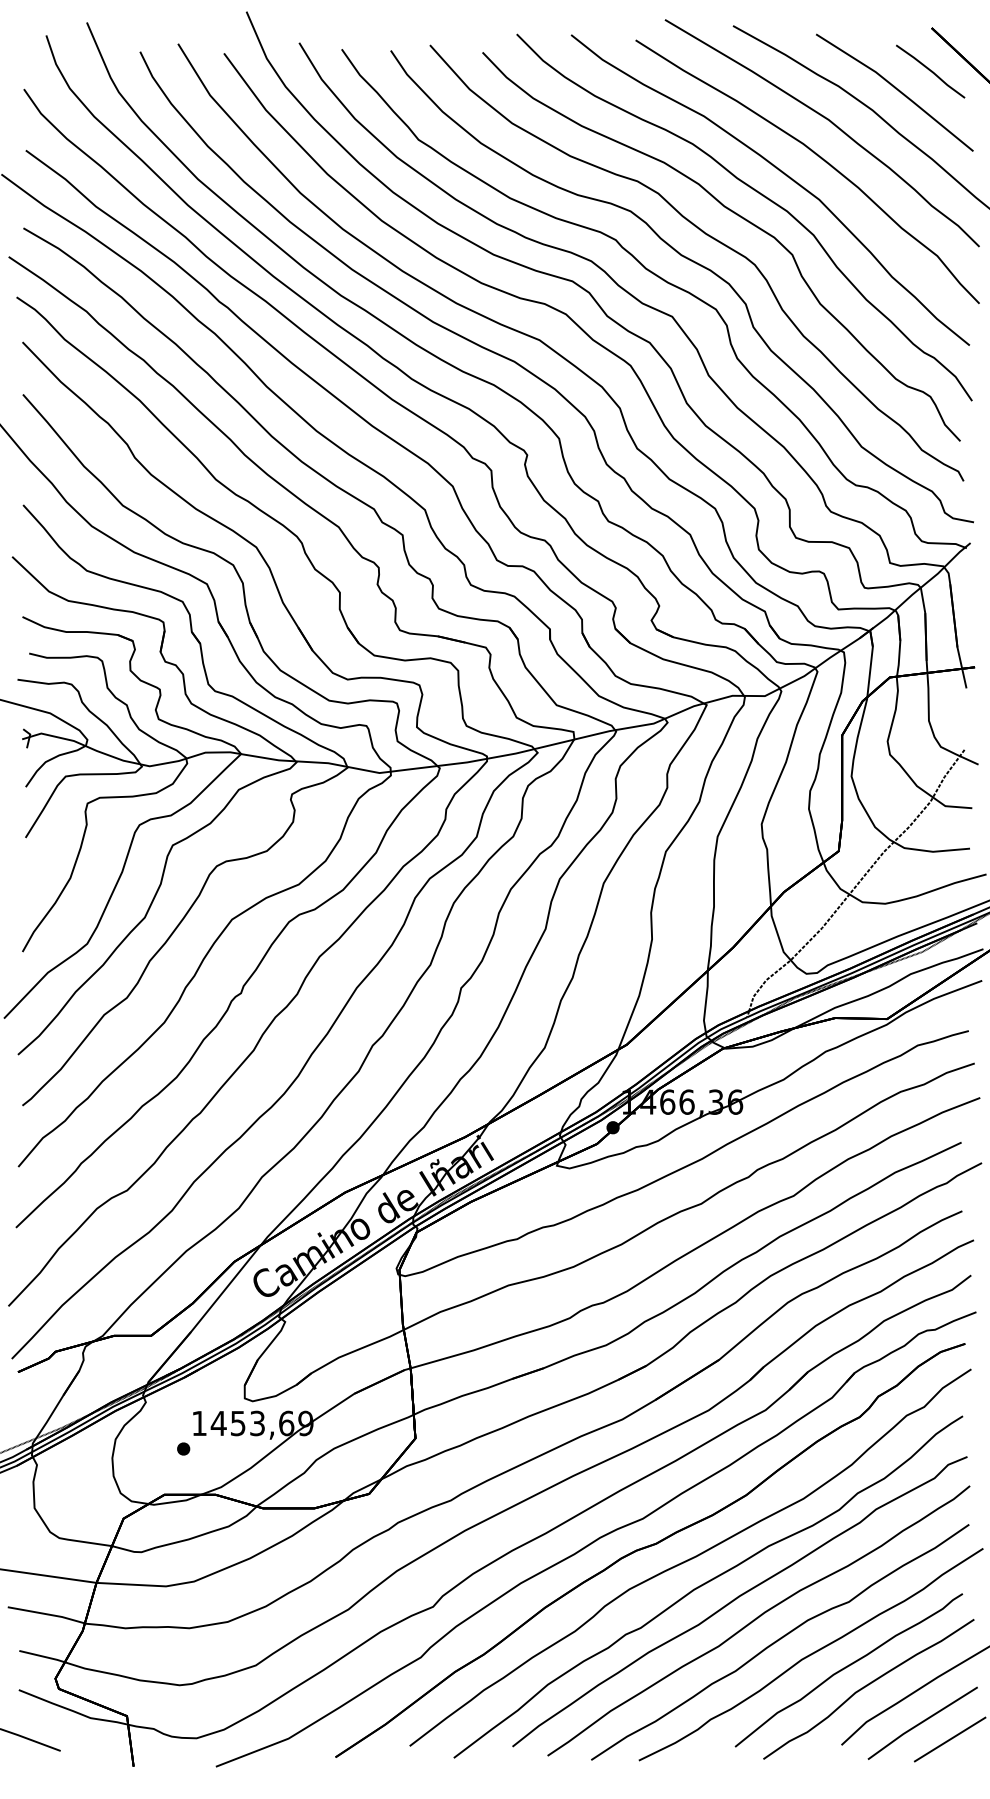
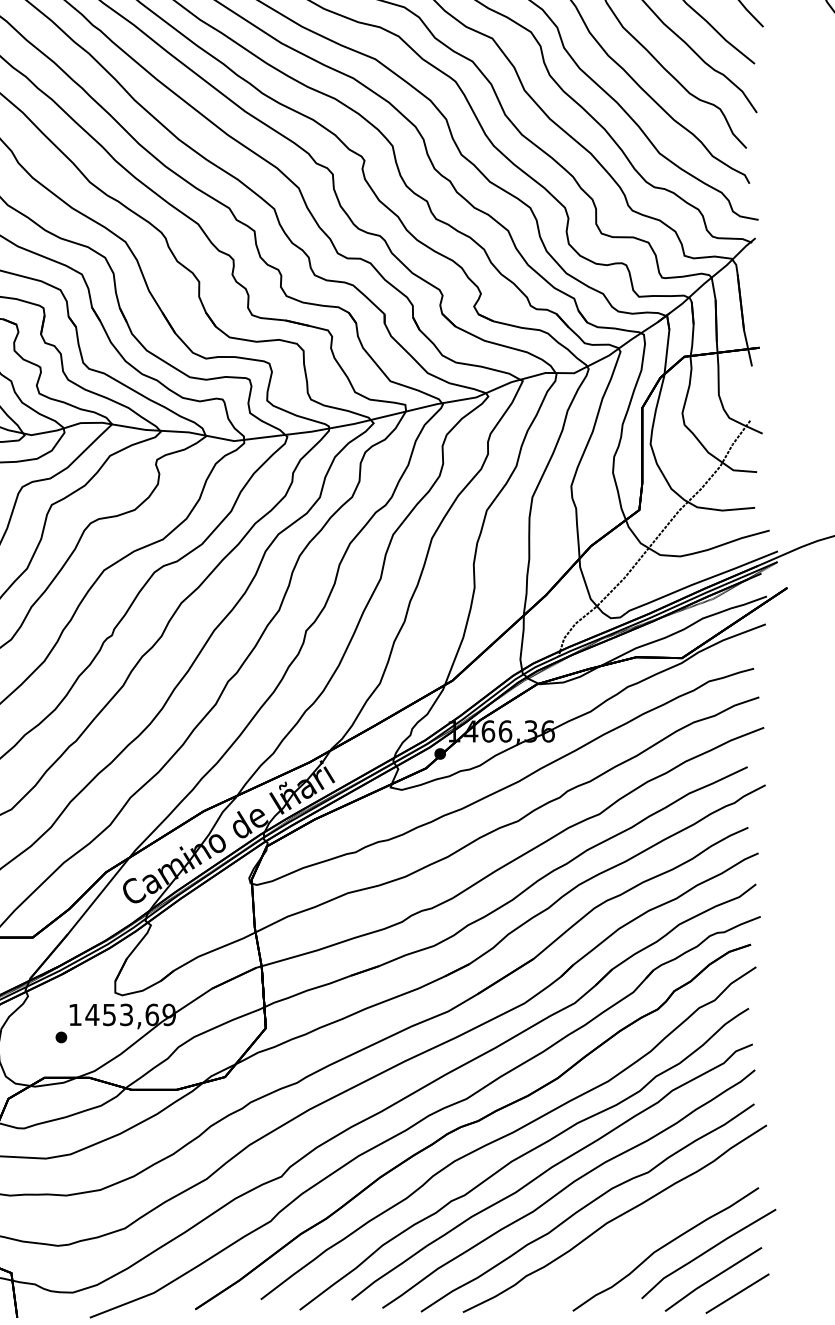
part: (848, 1670) -> (647, 1232), removed

